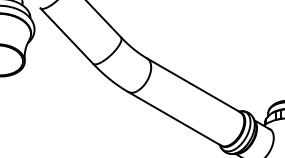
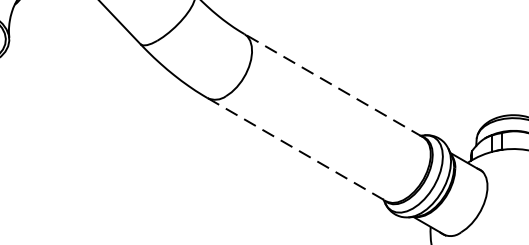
line: (193, 85) -> (333, 85), solid -> dashed
line: (174, 118) -> (296, 149), solid -> dashed

